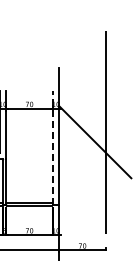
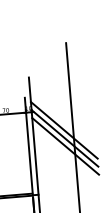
line: (95, 132) -> (64, 129), added
line: (52, 148) -> (28, 146), dashed -> solid
line: (95, 151) -> (65, 146), added

